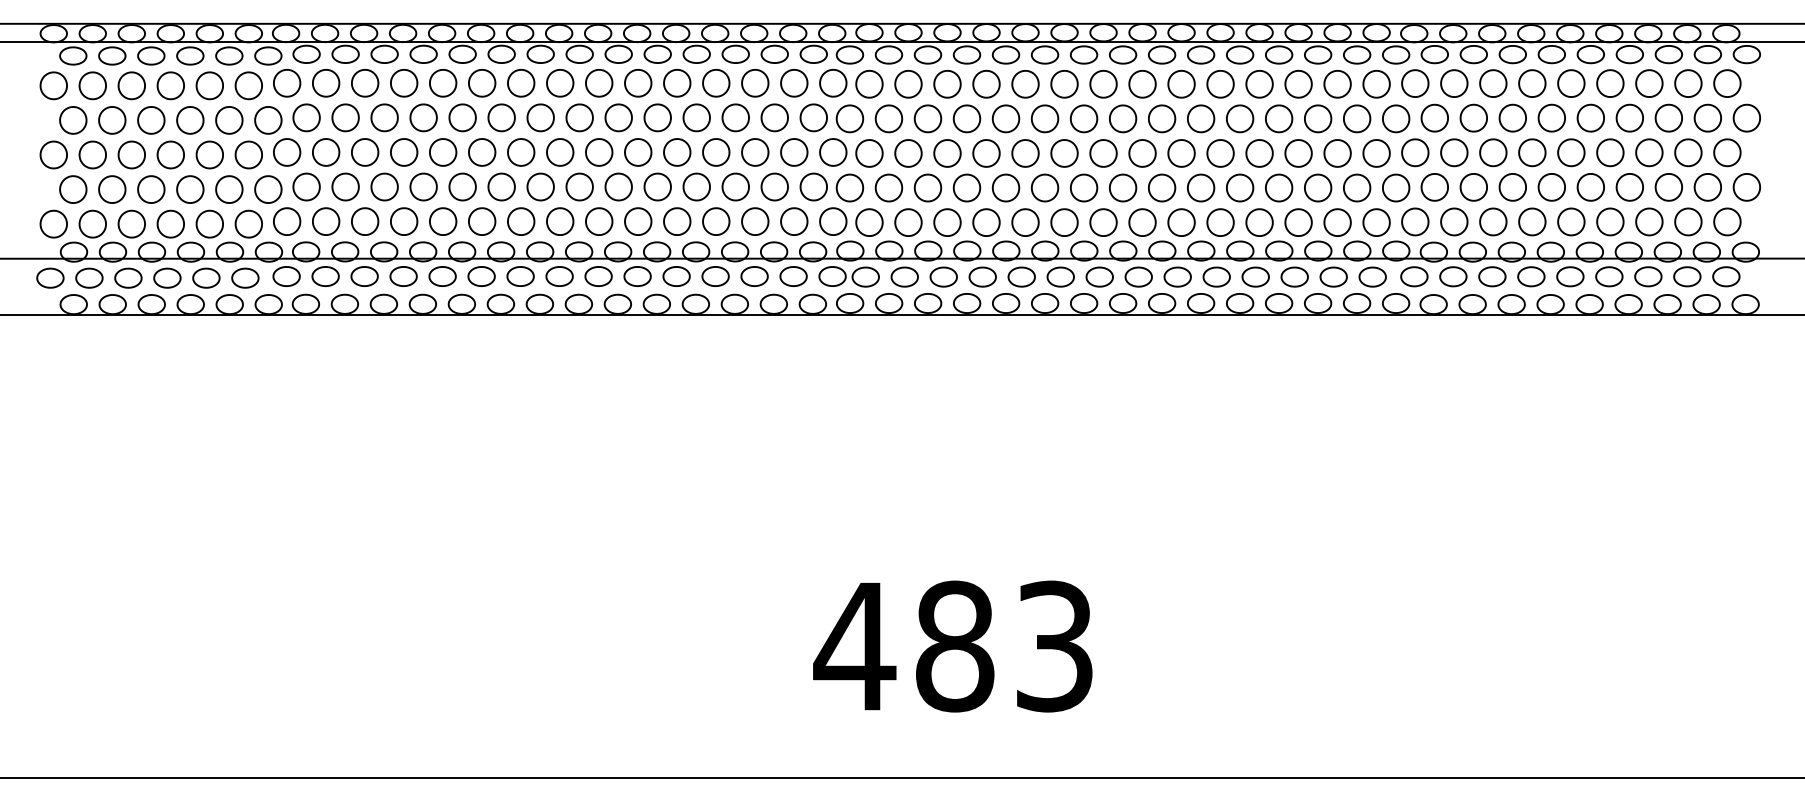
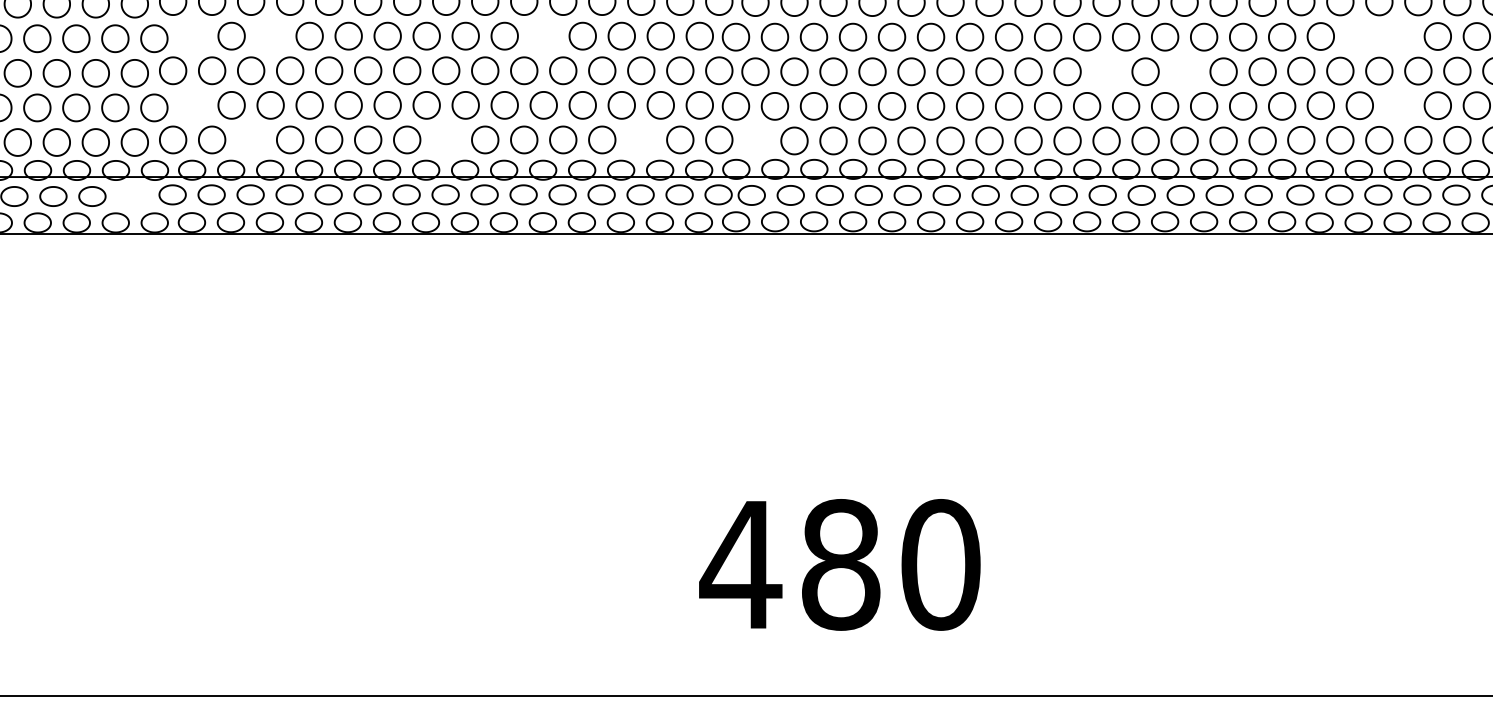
part: (306, 117) -> (192, 35), removed
part: (384, 117) -> (270, 35), removed
part: (657, 117) -> (543, 35), removed
part: (1473, 117) -> (1359, 35), removed
part: (1512, 117) -> (1398, 35), removed
part: (1220, 153) -> (1106, 71), removed
part: (1298, 153) -> (1184, 71), removed
part: (306, 186) -> (192, 104), removed
part: (1512, 187) -> (1398, 105), removed
part: (365, 221) -> (251, 139), removed
part: (560, 221) -> (446, 139), removed
part: (755, 221) -> (641, 139), removed
part: (869, 222) -> (755, 140), removed
part: (245, 277) -> (131, 195), removed
text: (1054, 646) -> (940, 564), 483 -> 480

